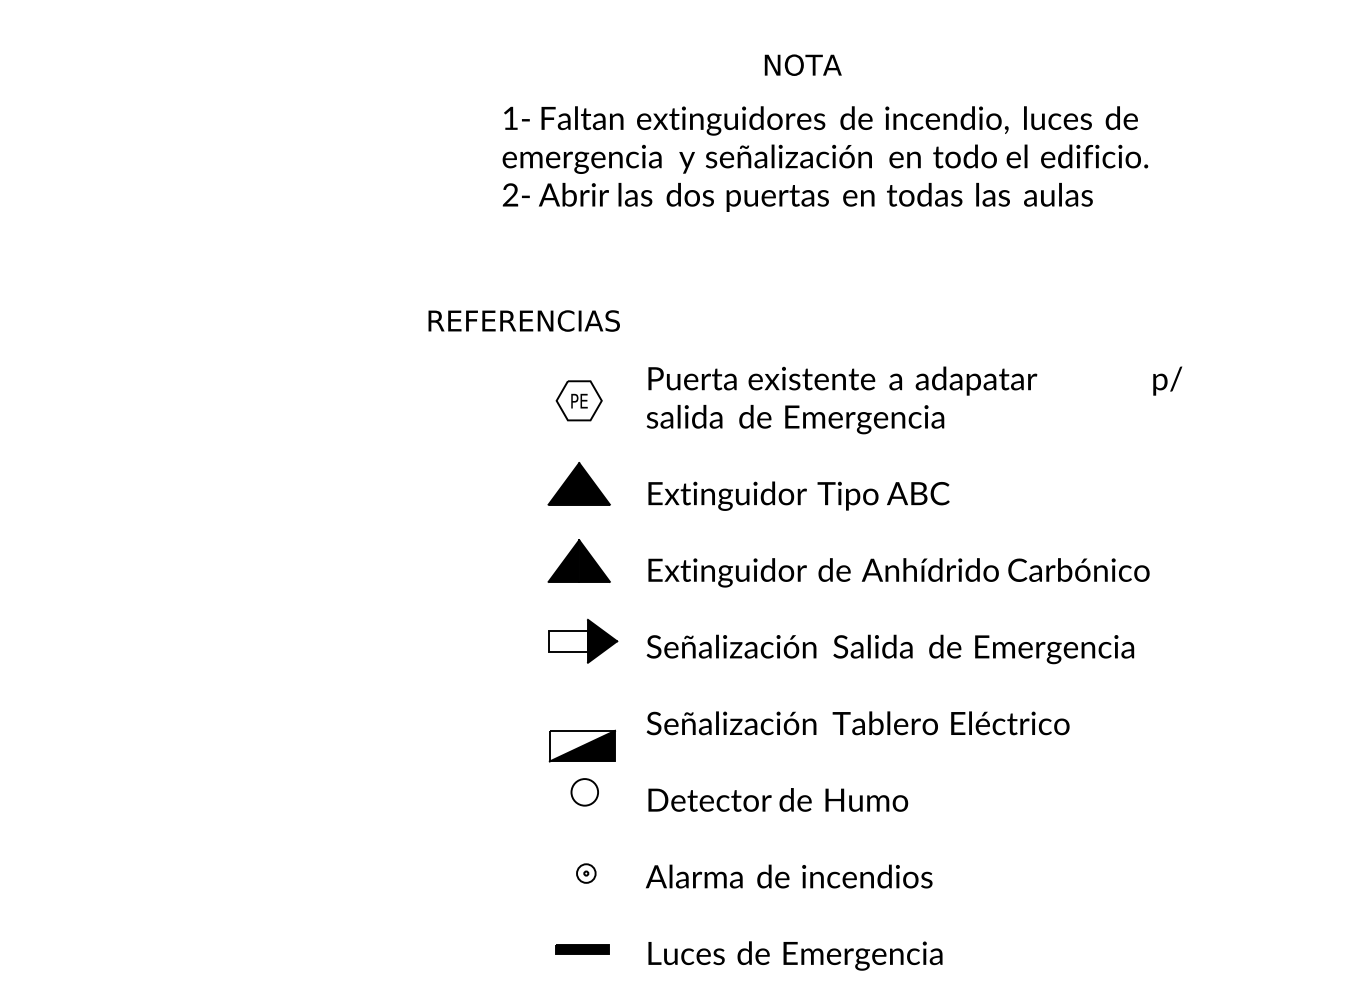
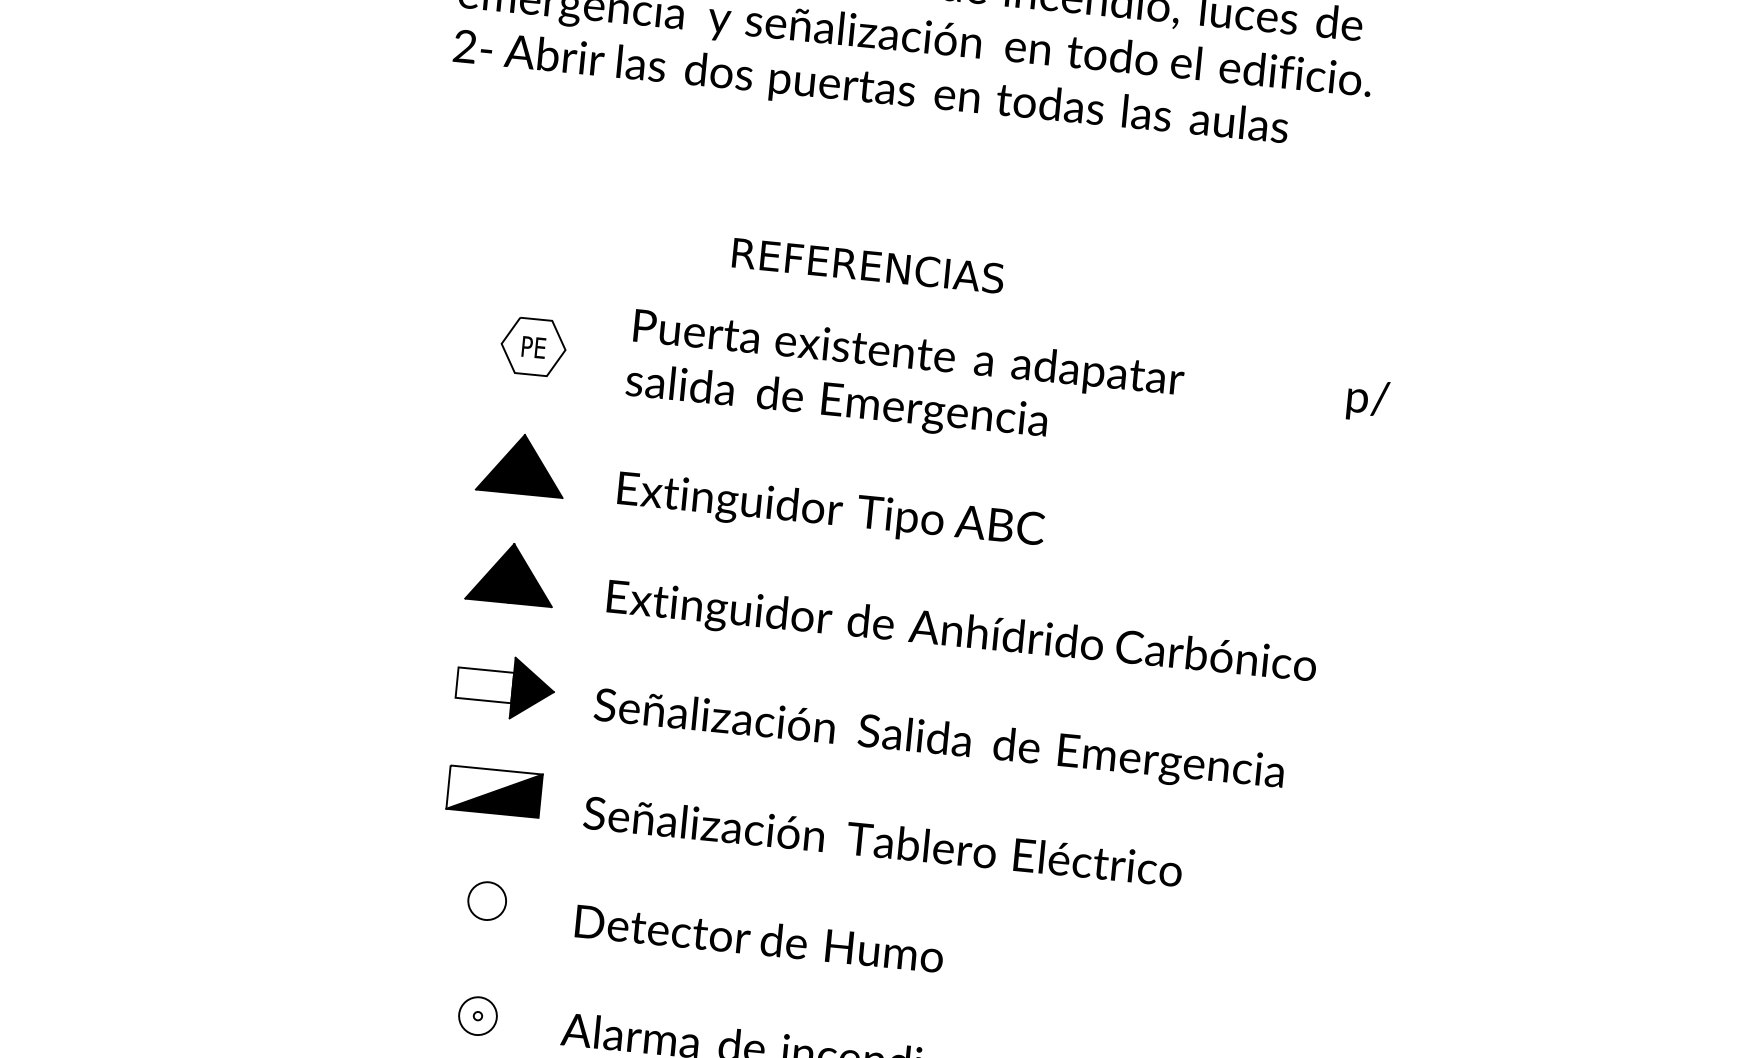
text: (523, 320) -> (867, 265), moved
part: (581, 745) -> (493, 790), moved
part: (586, 873) -> (478, 1016), size x1.43

